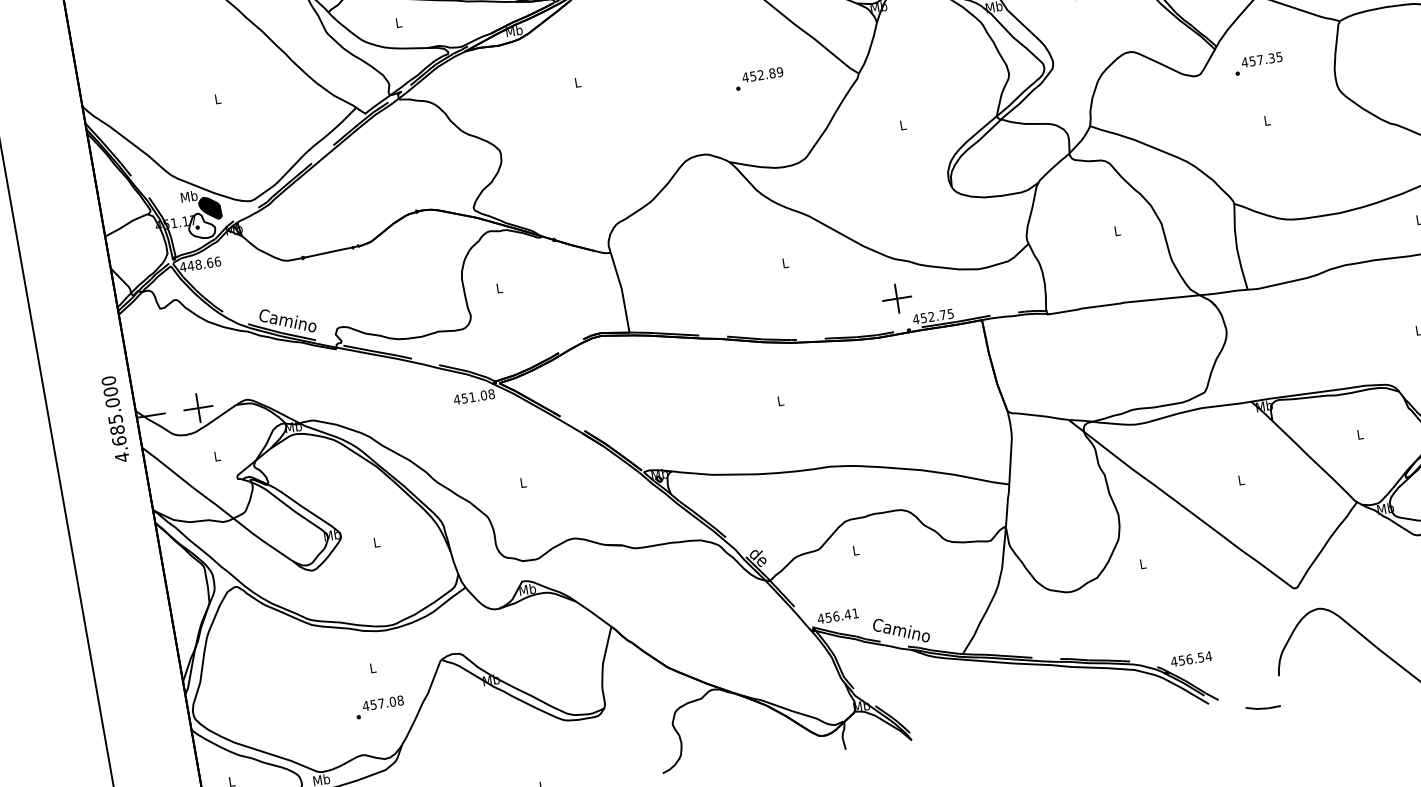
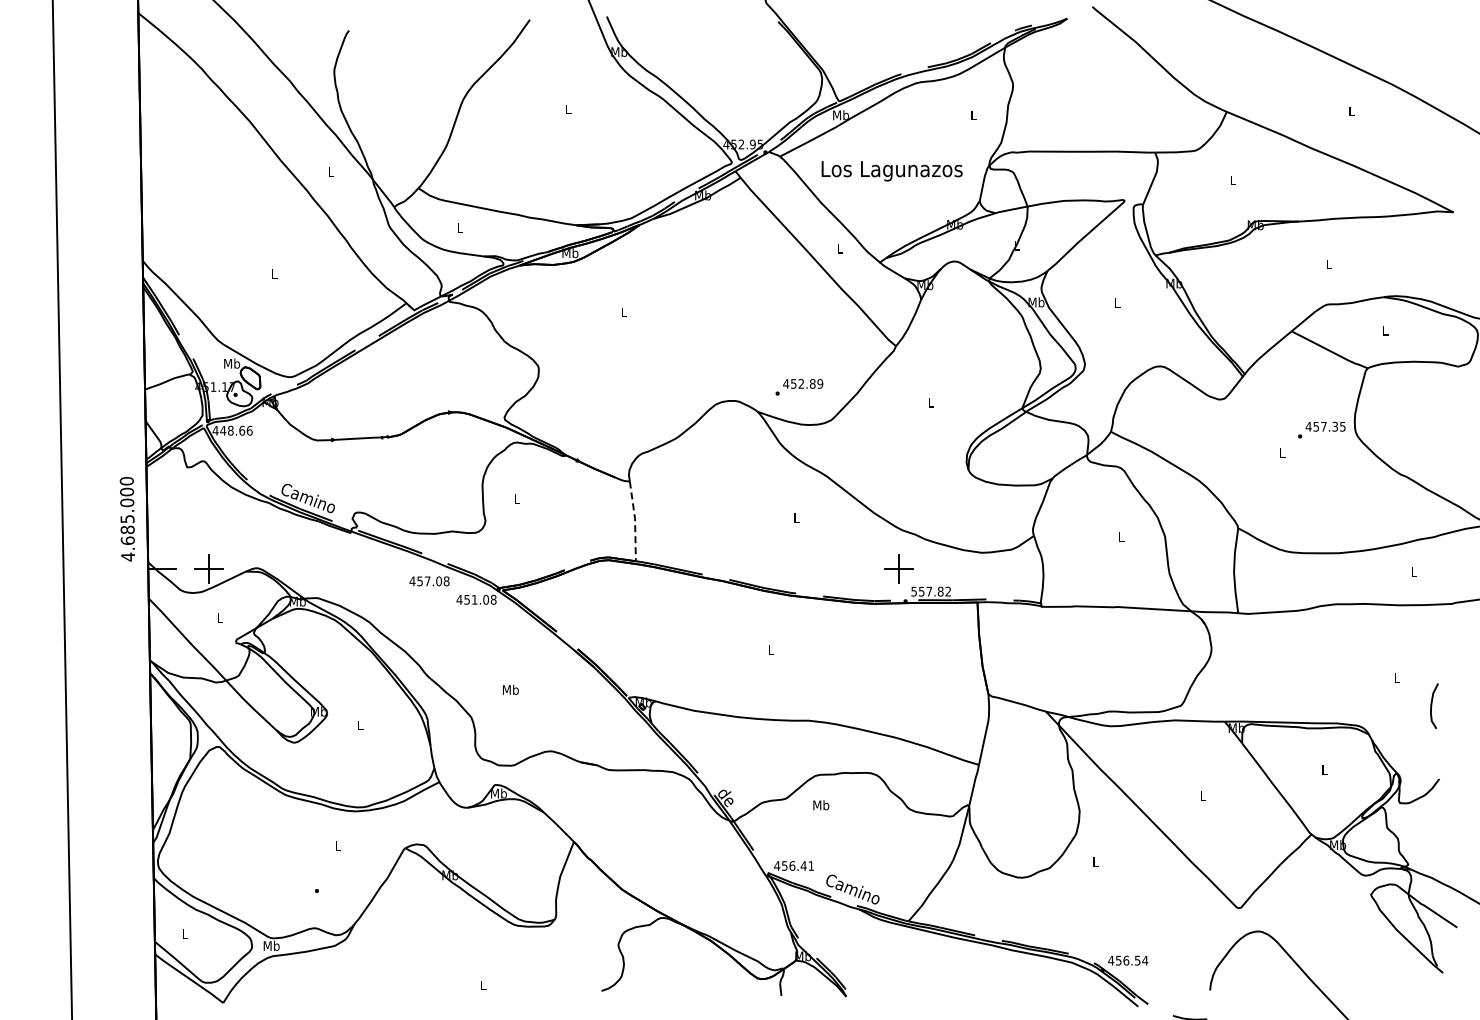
text: (1258, 63) -> (1321, 429), moved
text: (759, 79) -> (799, 387), moved
fill: (210, 208) -> (250, 378), removed
line: (622, 291) -> (635, 520), solid -> dashed
text: (932, 316) -> (930, 591), 452.75 -> 557.82
text: (114, 419) -> (126, 519), moved
text: (522, 482) -> (510, 689), L -> Mb
text: (856, 550) -> (821, 805), L -> Mb
text: (383, 703) -> (429, 581), moved

